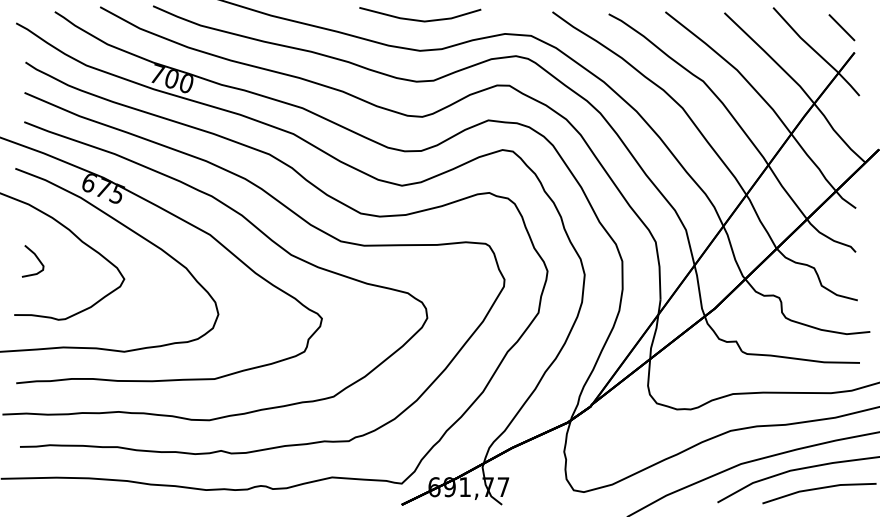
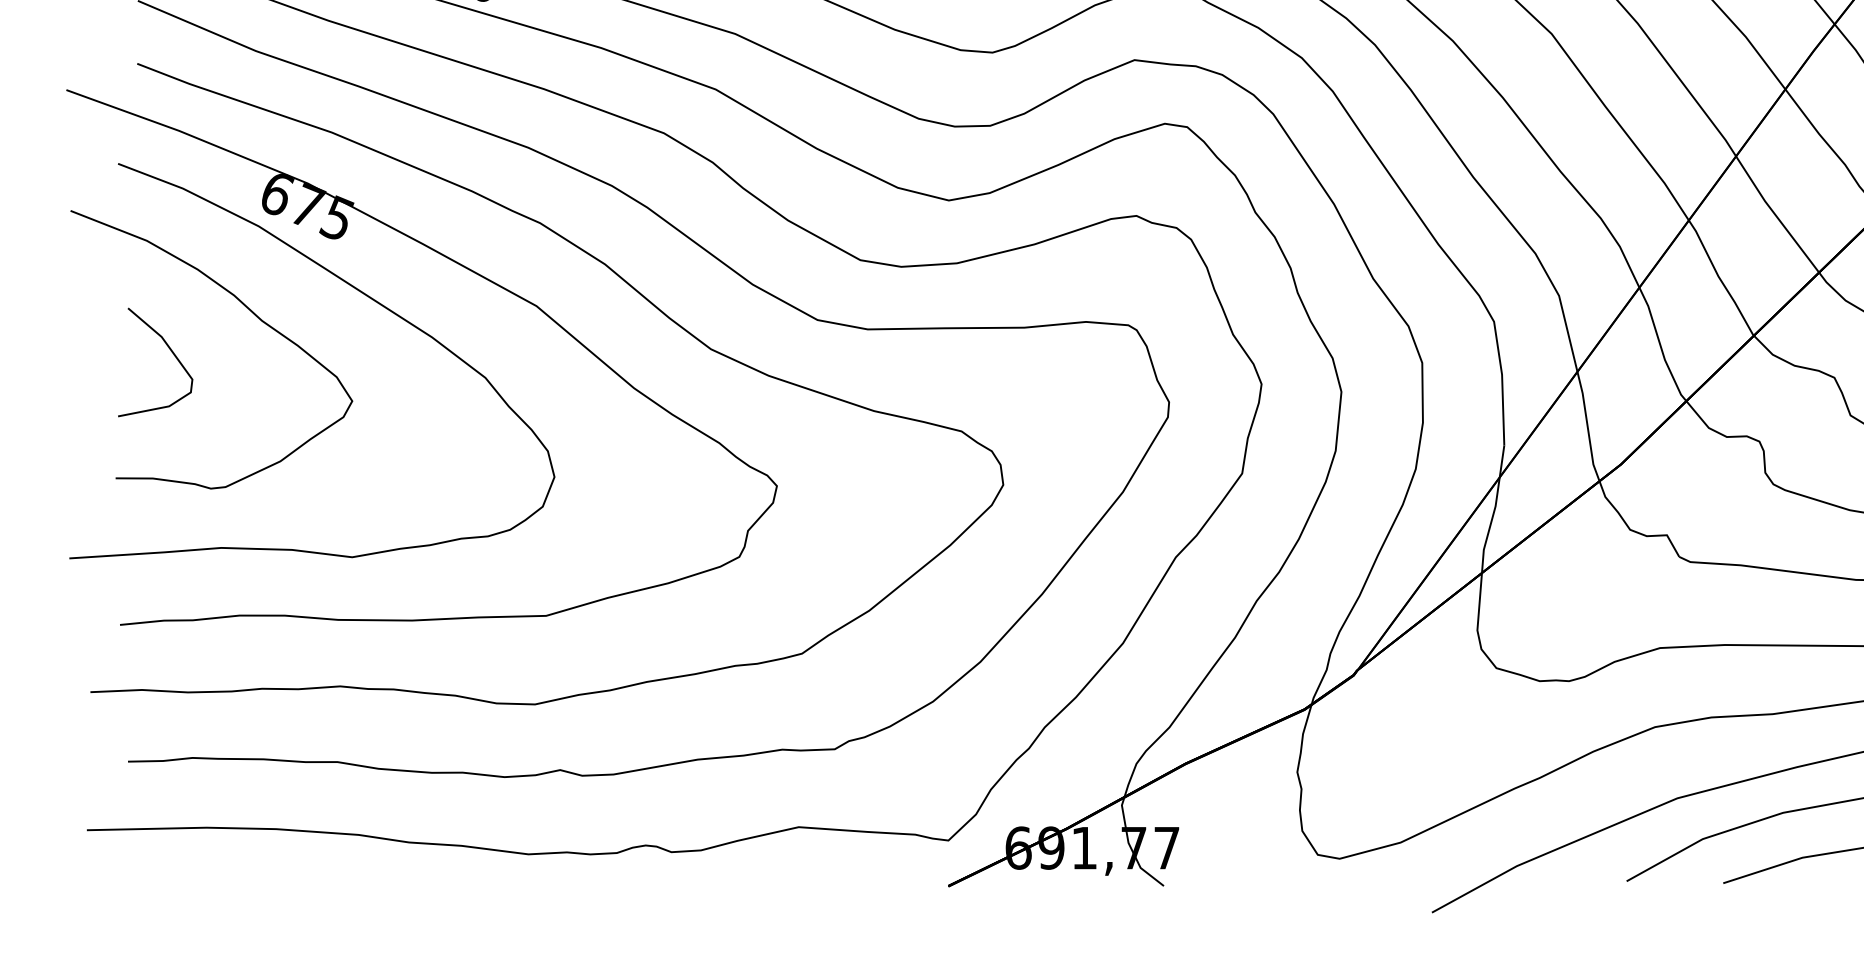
part: (32, 261) -> (154, 363), size x1.6

